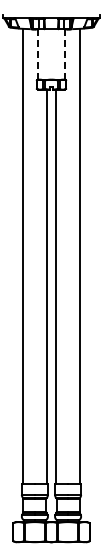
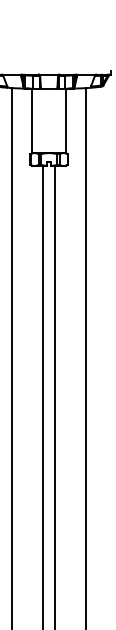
line: (64, 53) -> (65, 119), dashed -> solid
line: (38, 54) -> (32, 120), dashed -> solid

